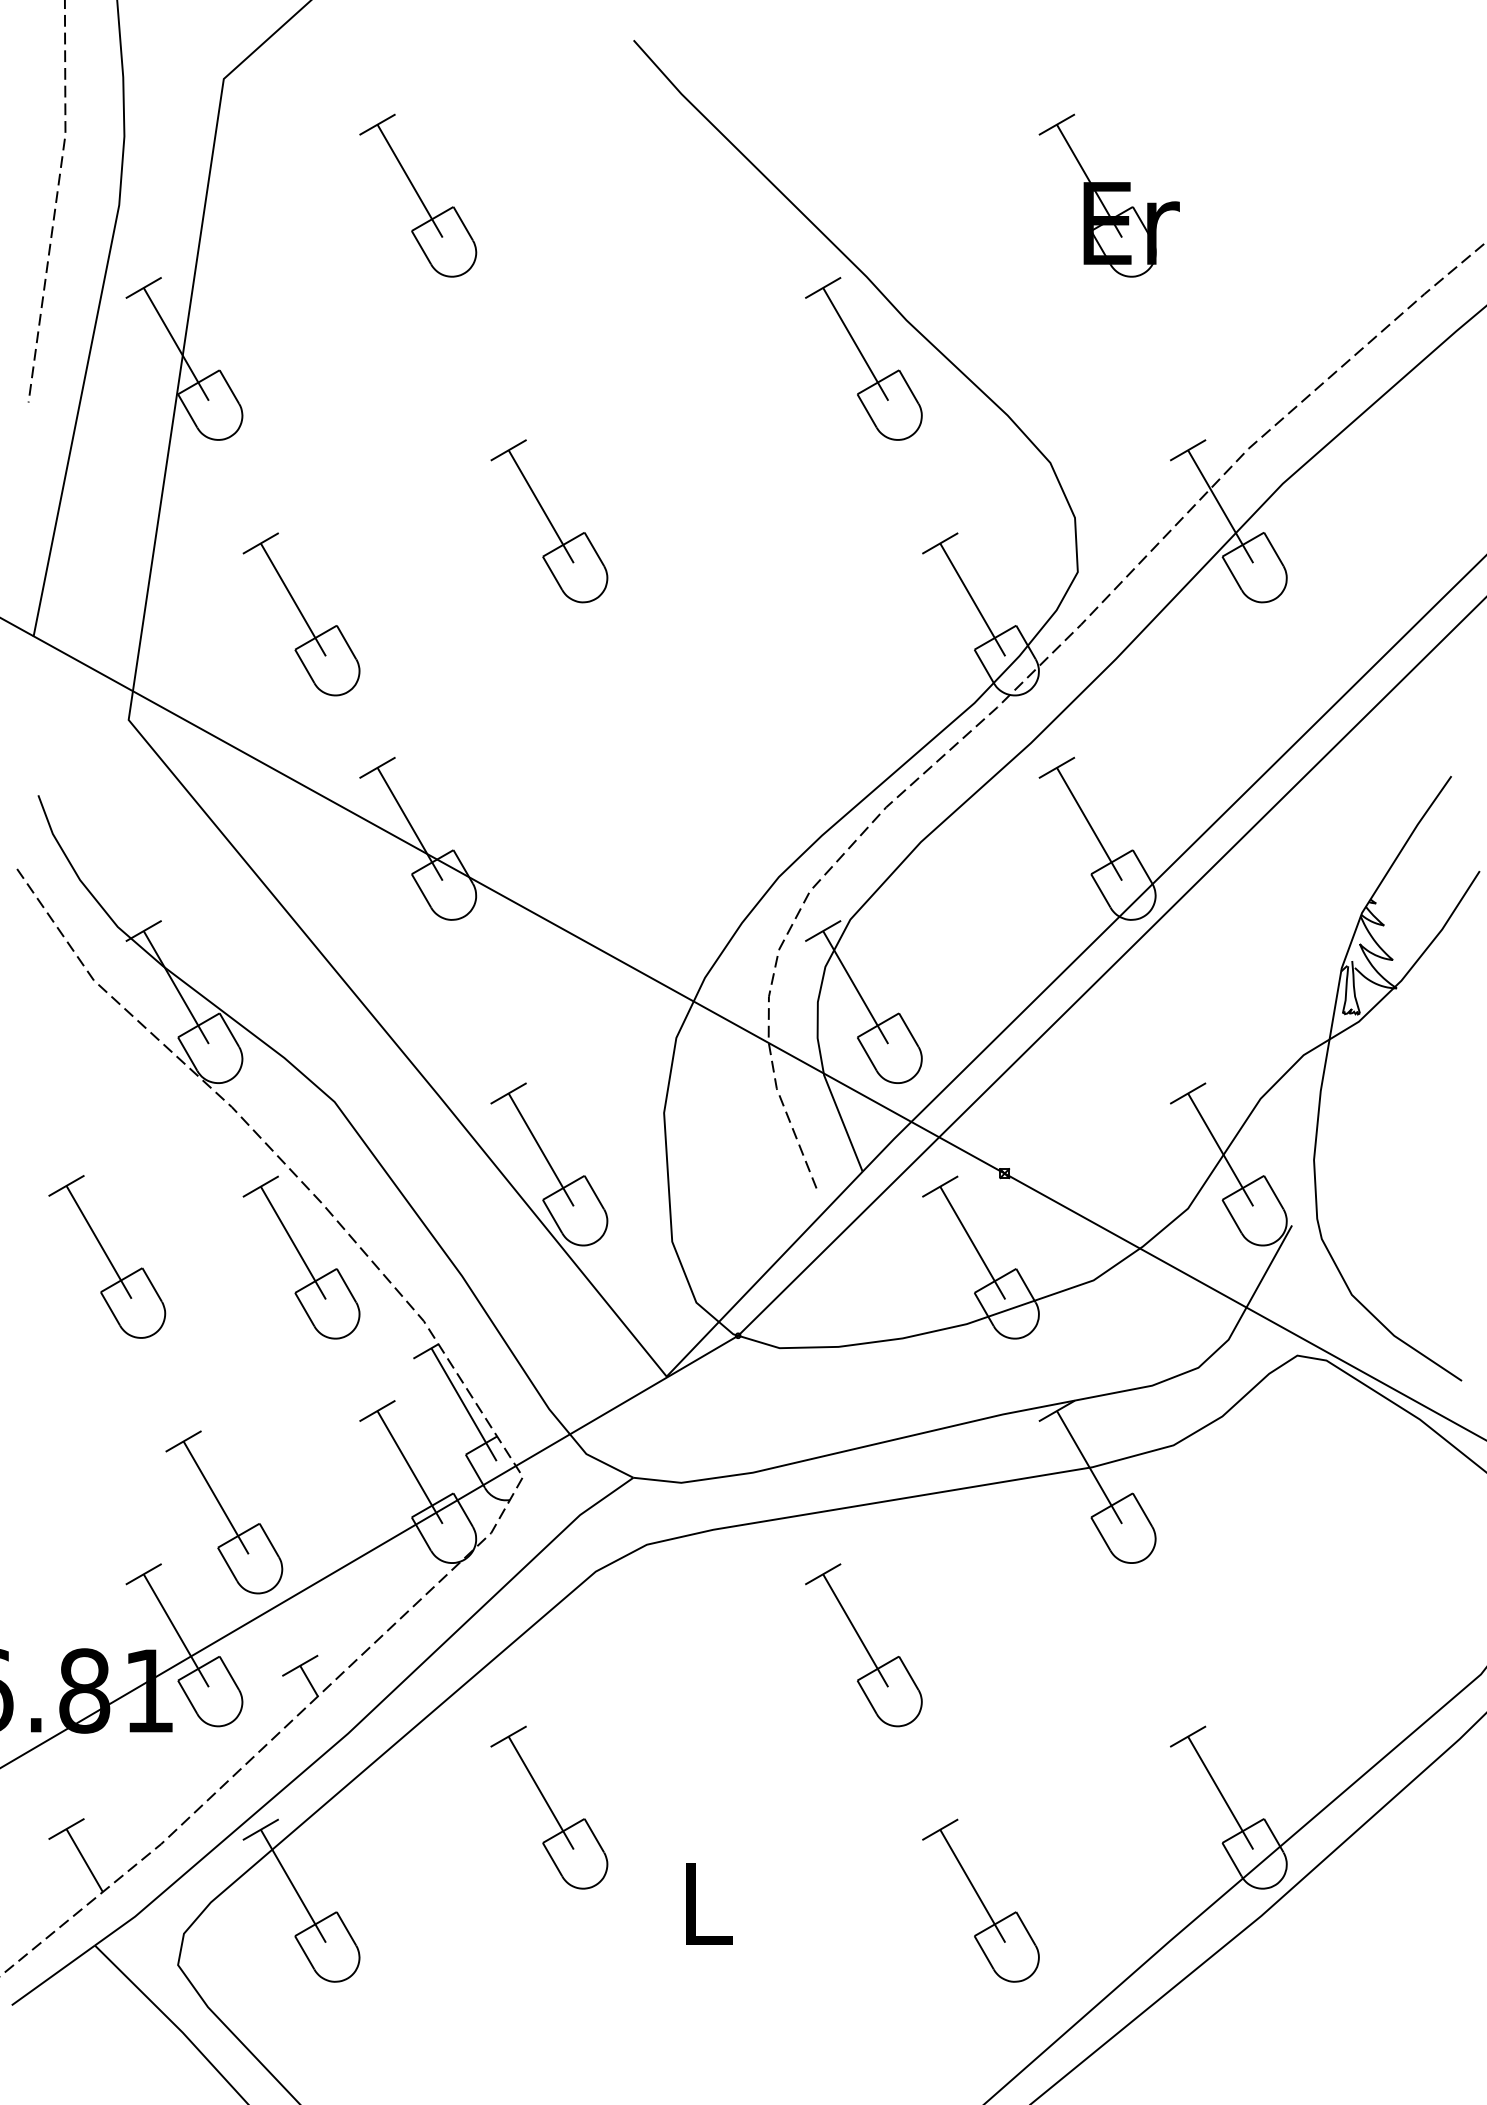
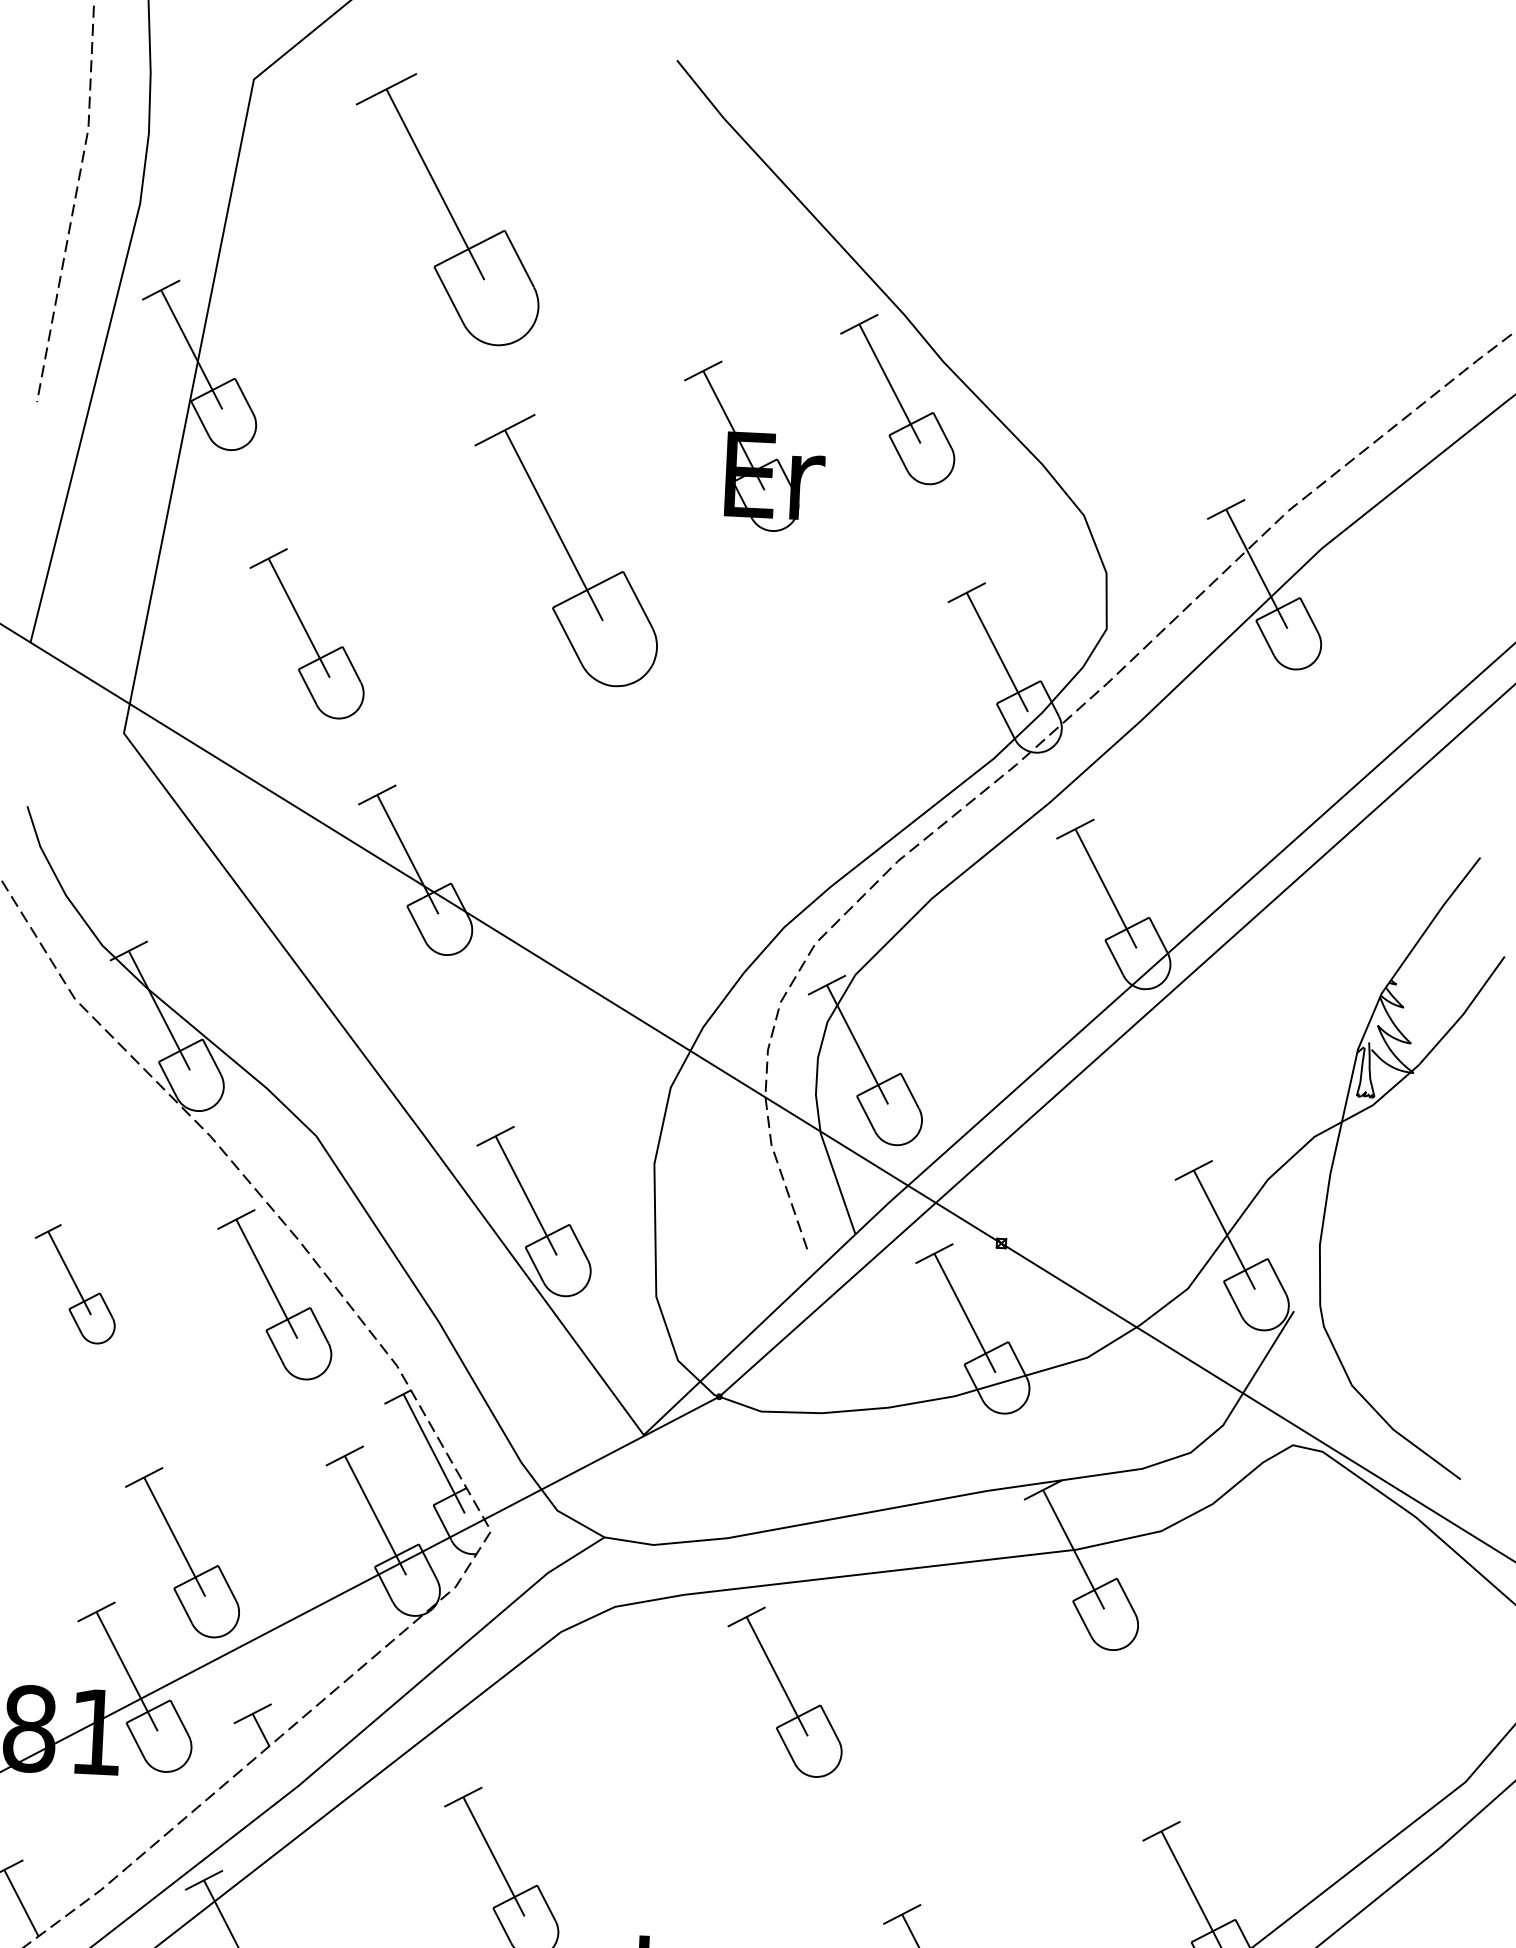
part: (418, 195) -> (448, 208), size x1.6
part: (1108, 195) -> (752, 446), moved
part: (549, 521) -> (566, 550), size x1.6
part: (107, 1256) -> (75, 1283), size x0.7
part: (863, 1645) -> (784, 1692), moved

